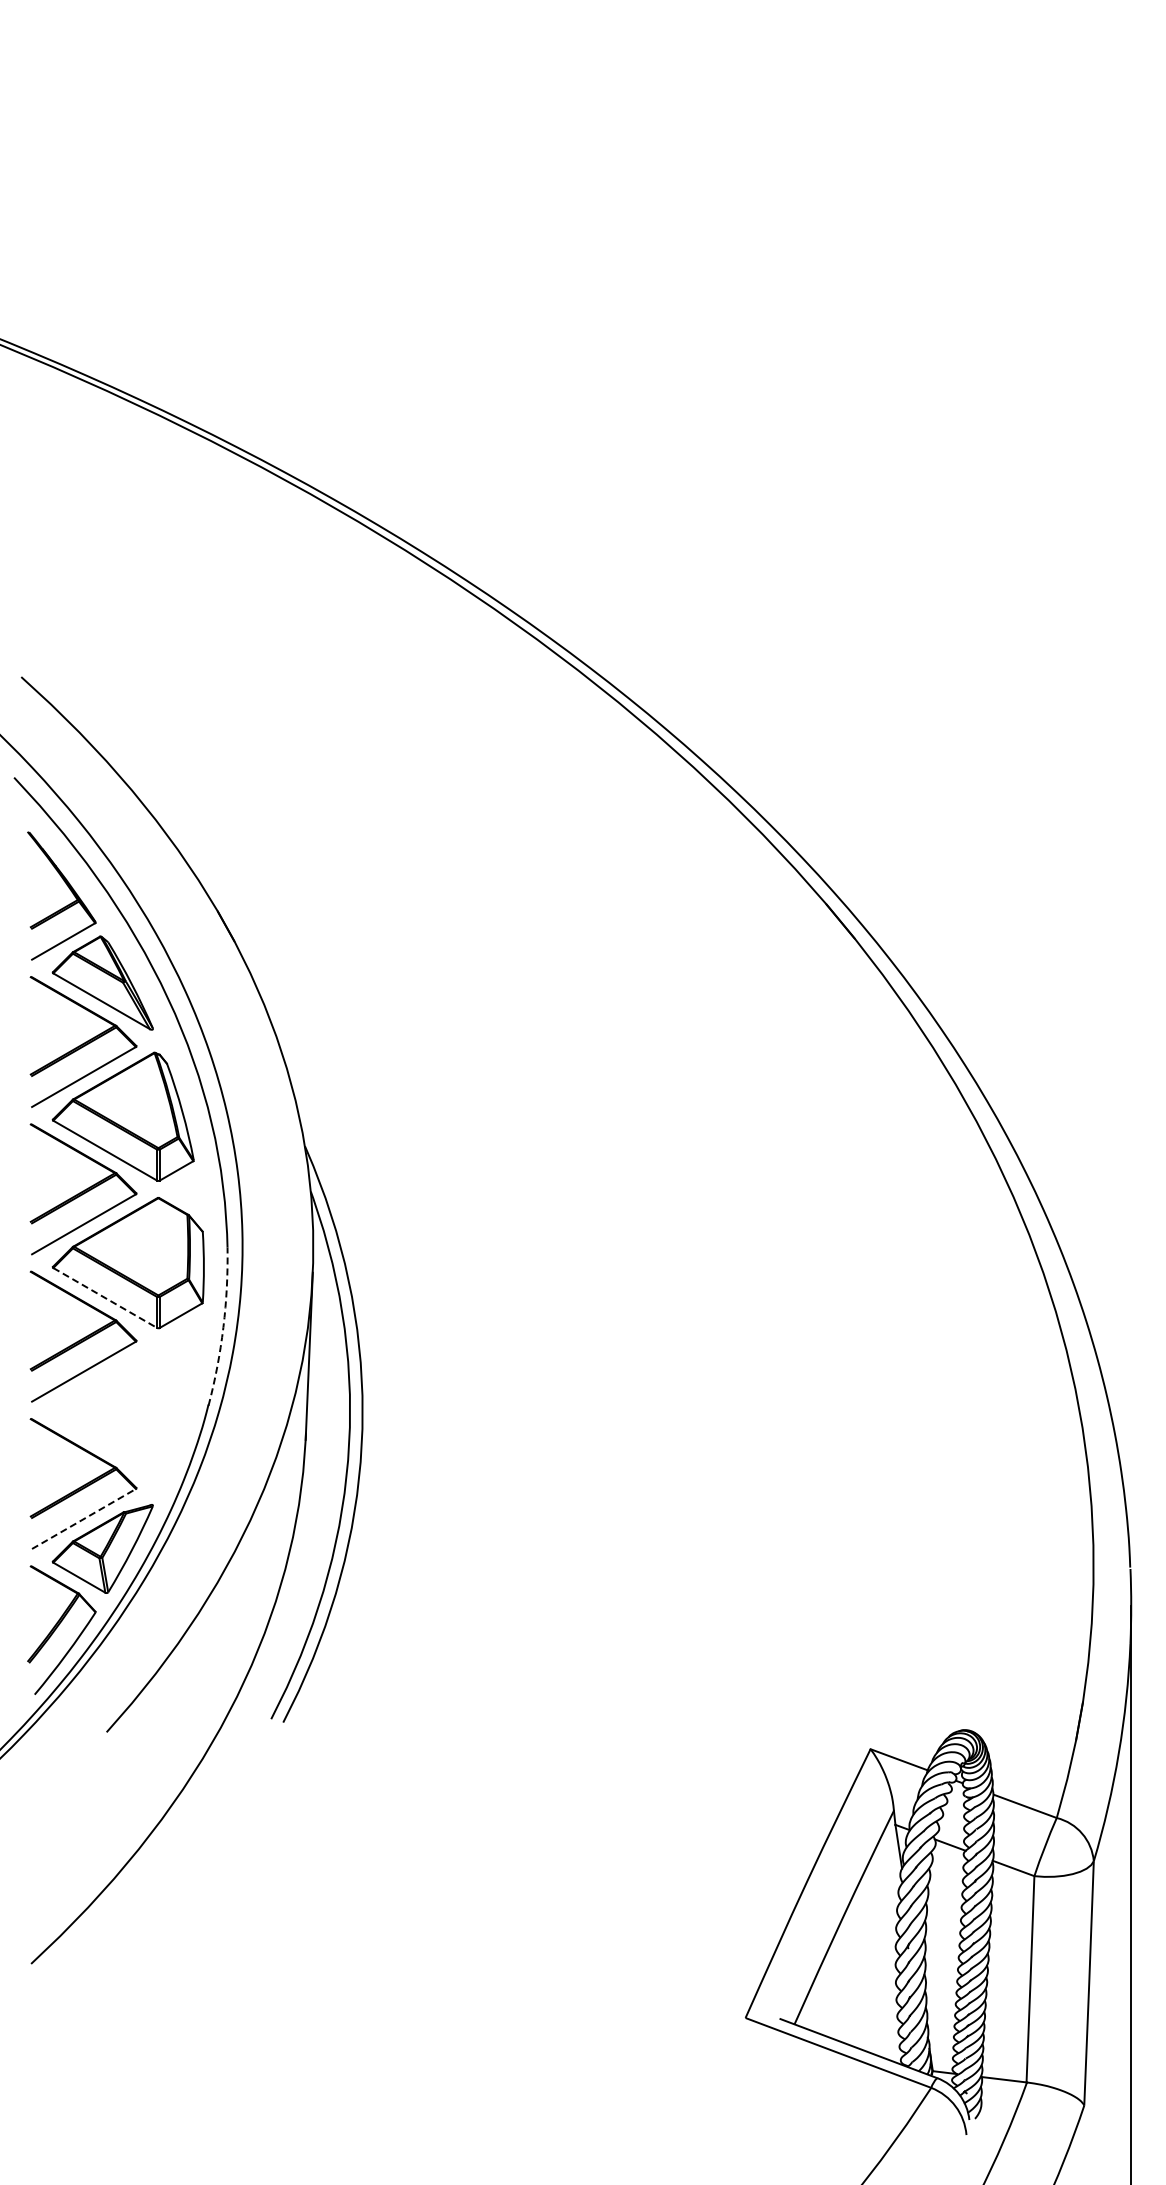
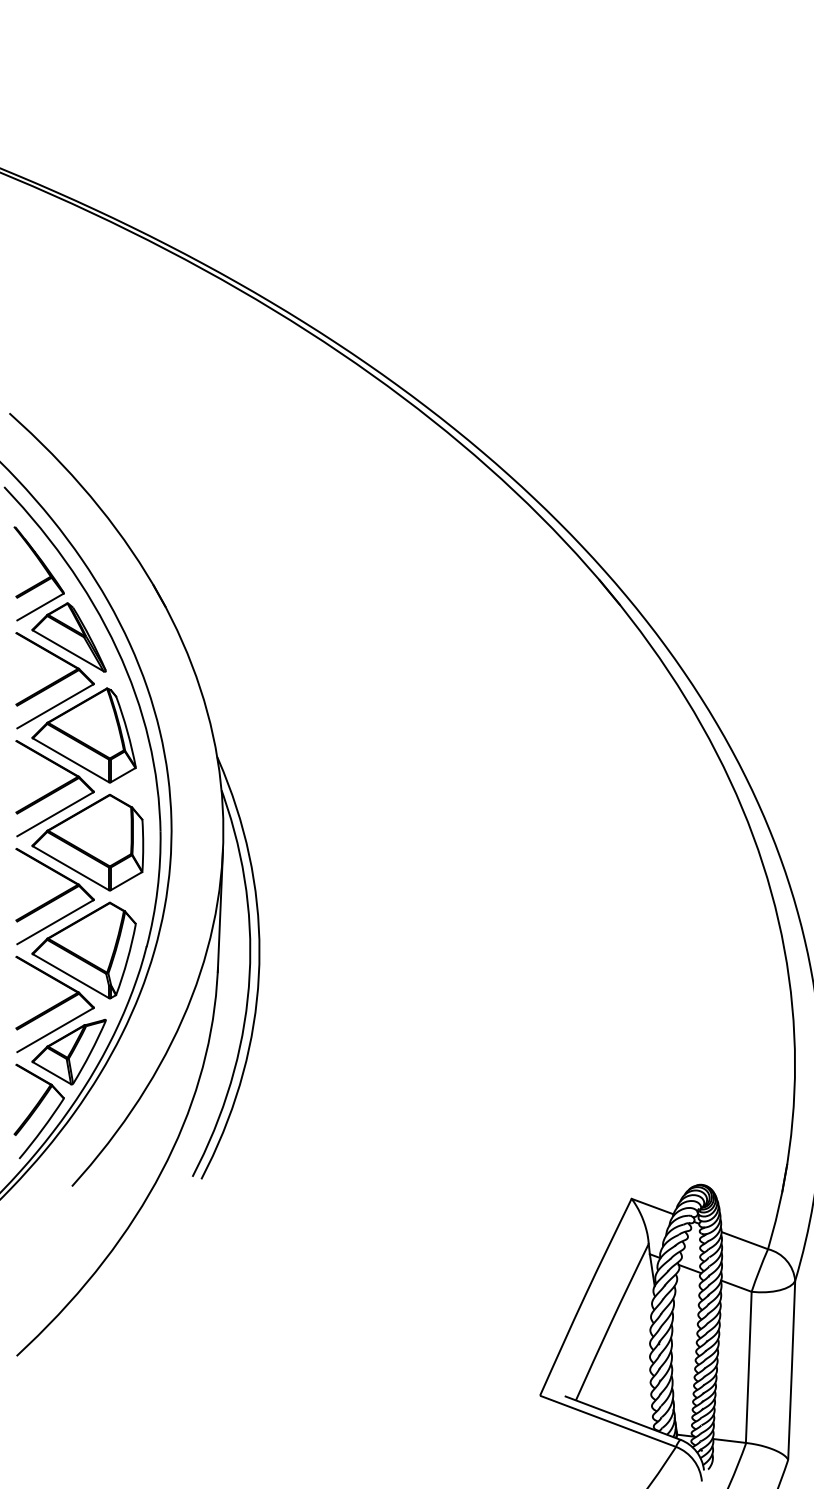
line: (105, 1298) -> (71, 868), dashed -> solid
arc: (223, 1327) -> (157, 889), dashed -> solid
part: (122, 1410) -> (83, 950), added
line: (84, 1518) -> (55, 1029), dashed -> solid

